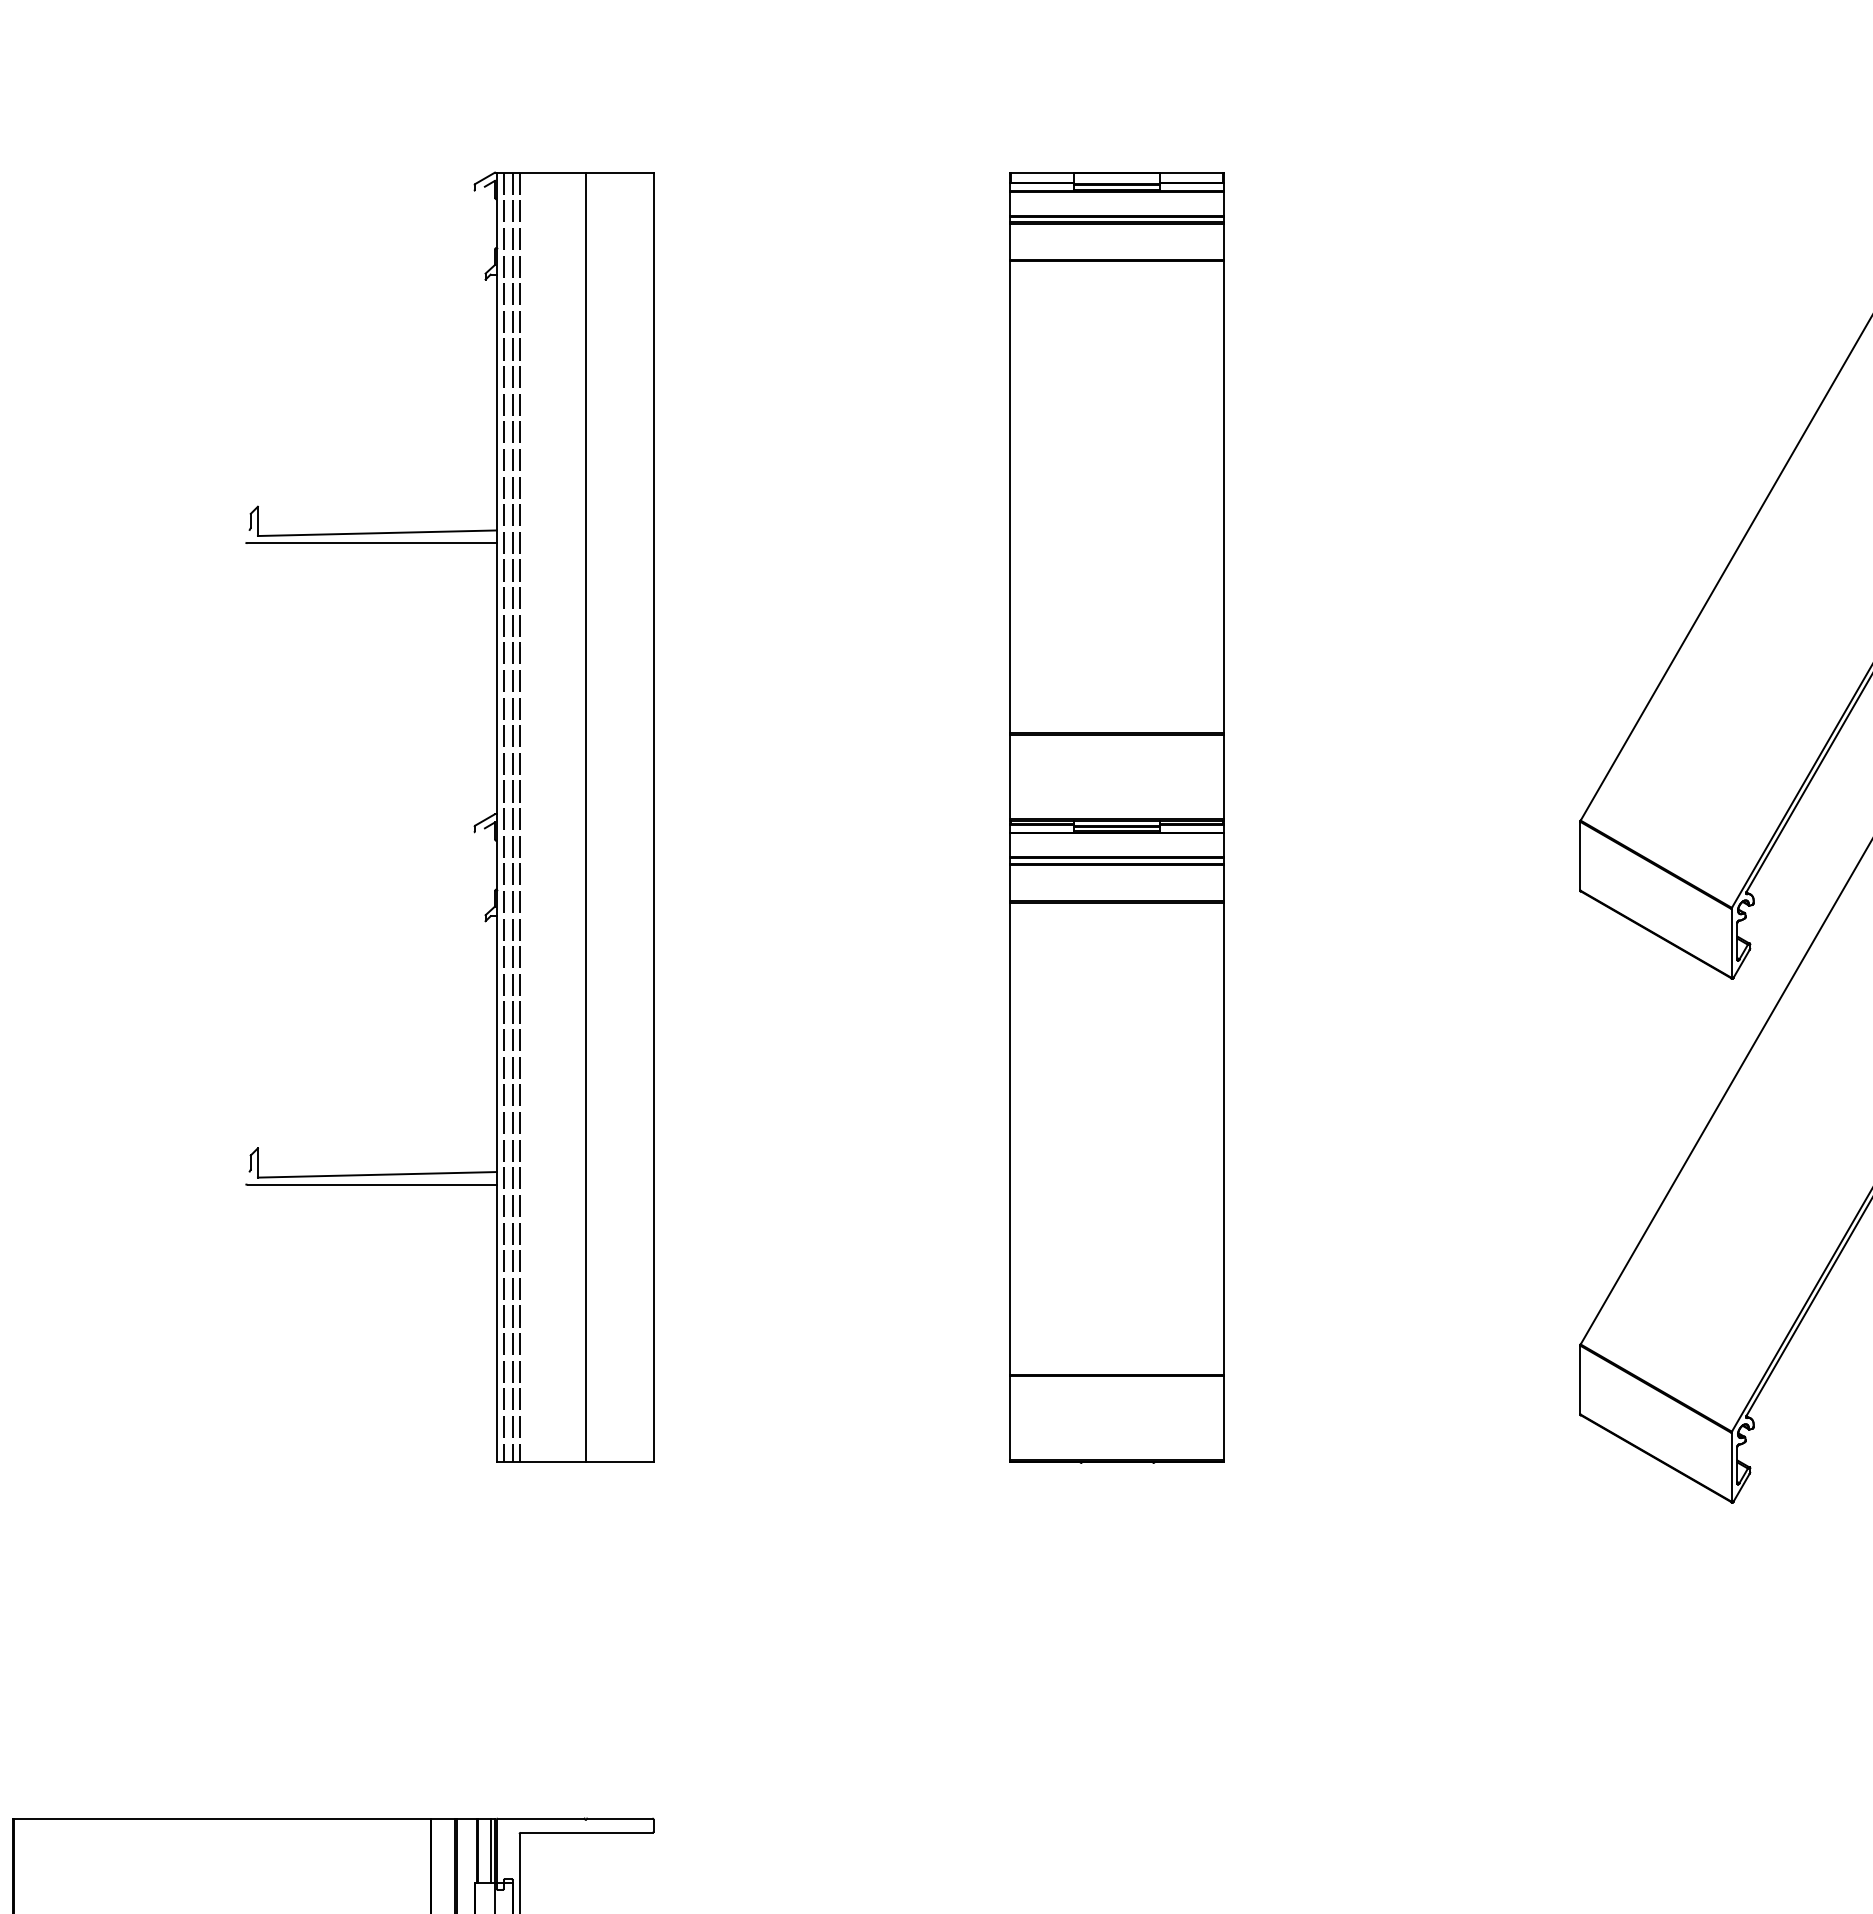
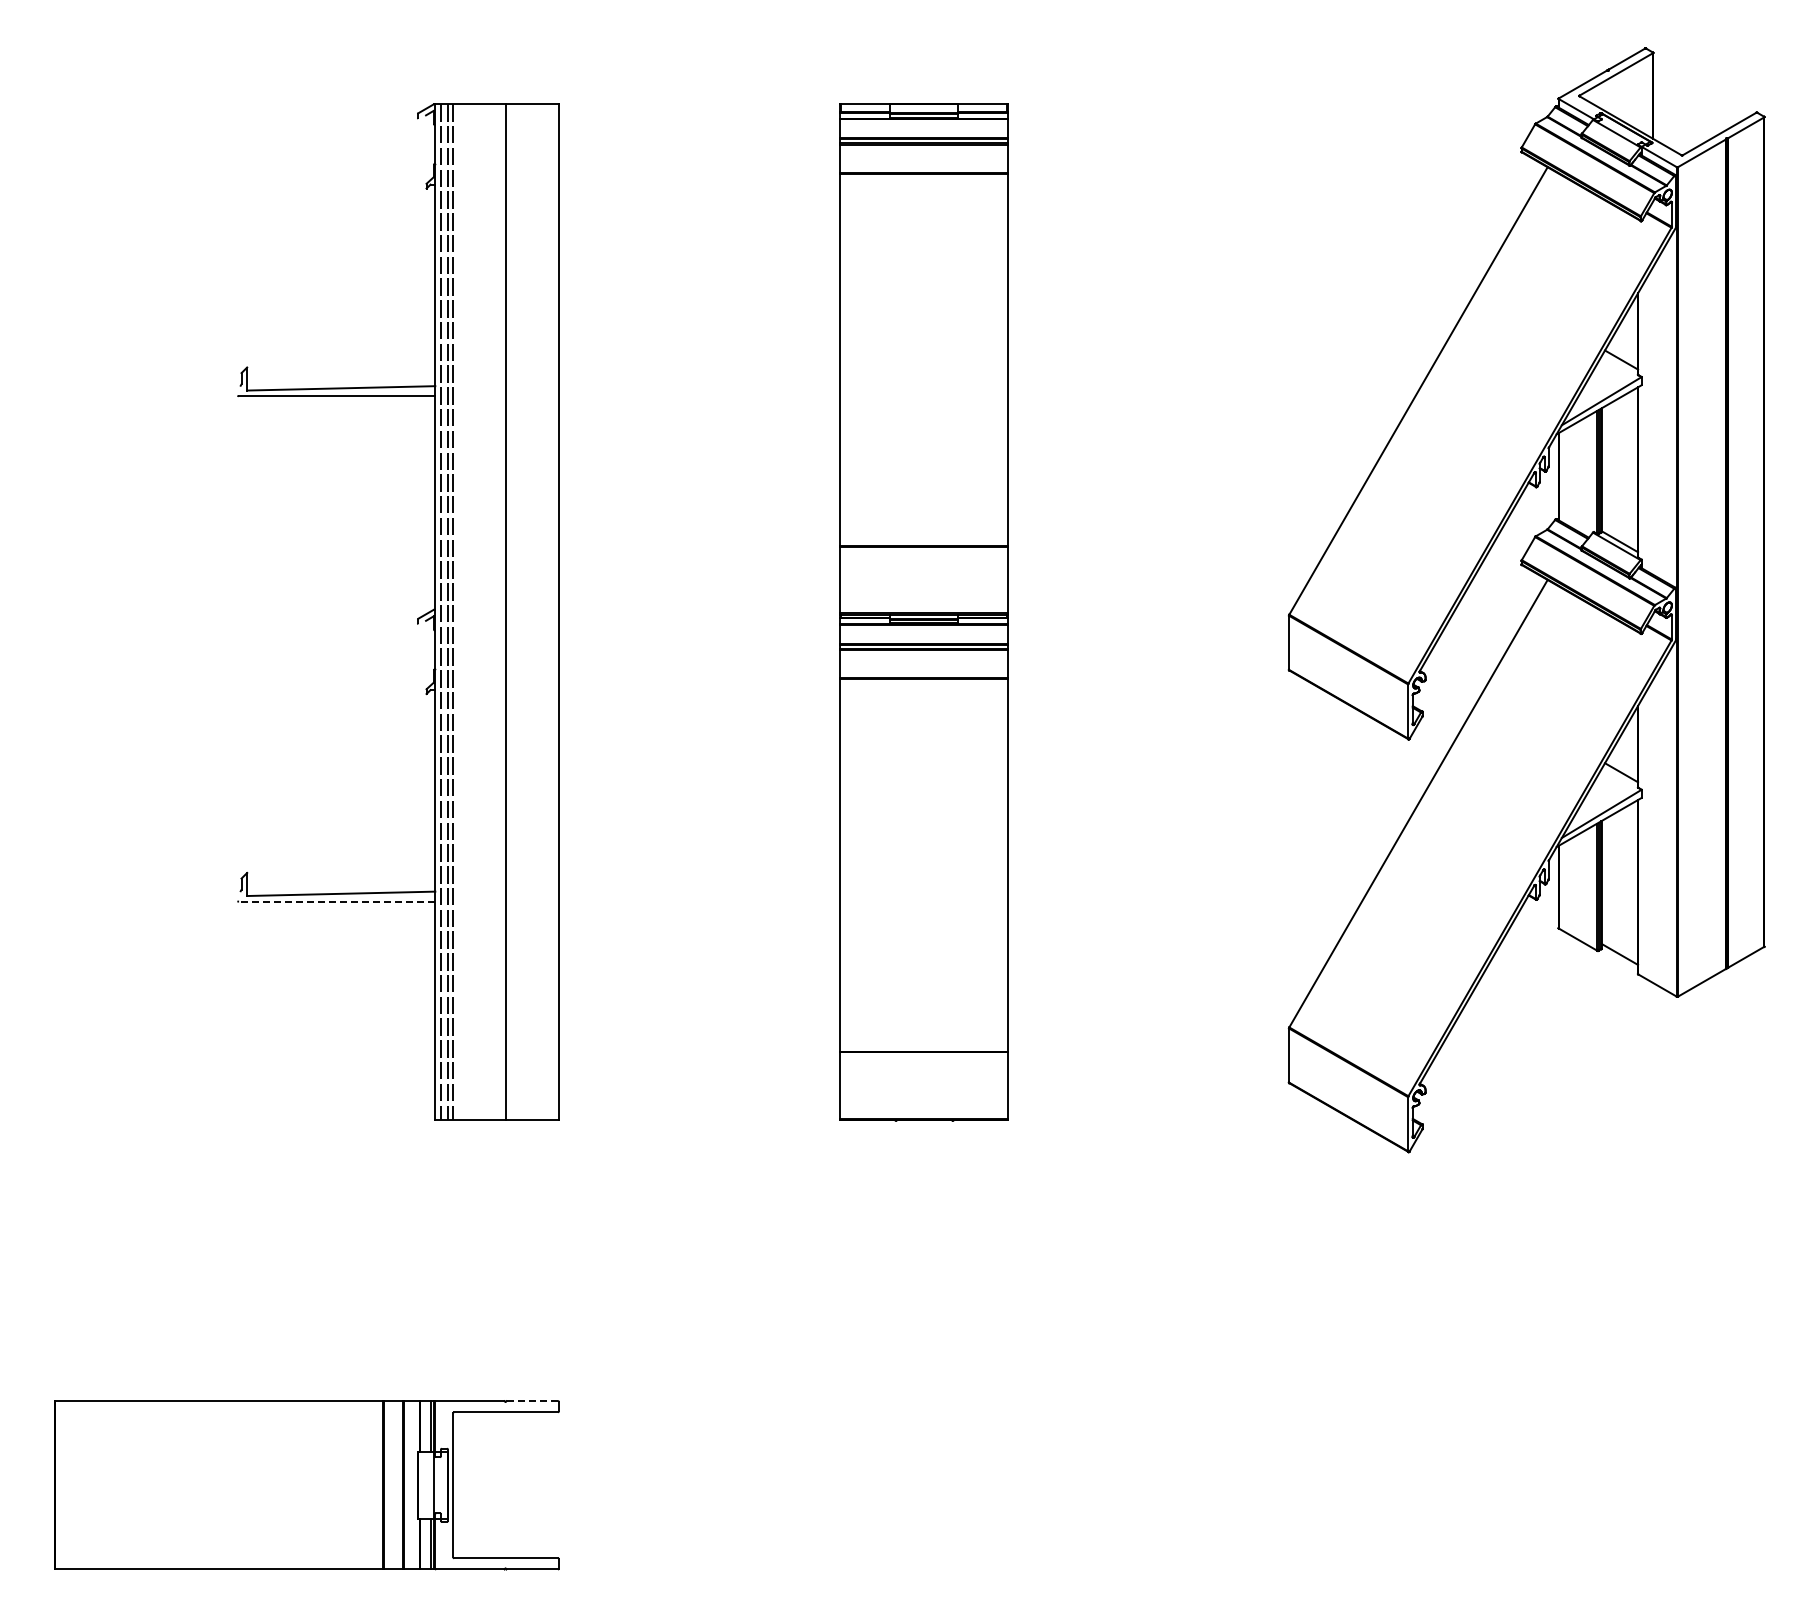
line: (371, 1184) -> (336, 901), solid -> dashed
line: (620, 1819) -> (532, 1401), solid -> dashed

